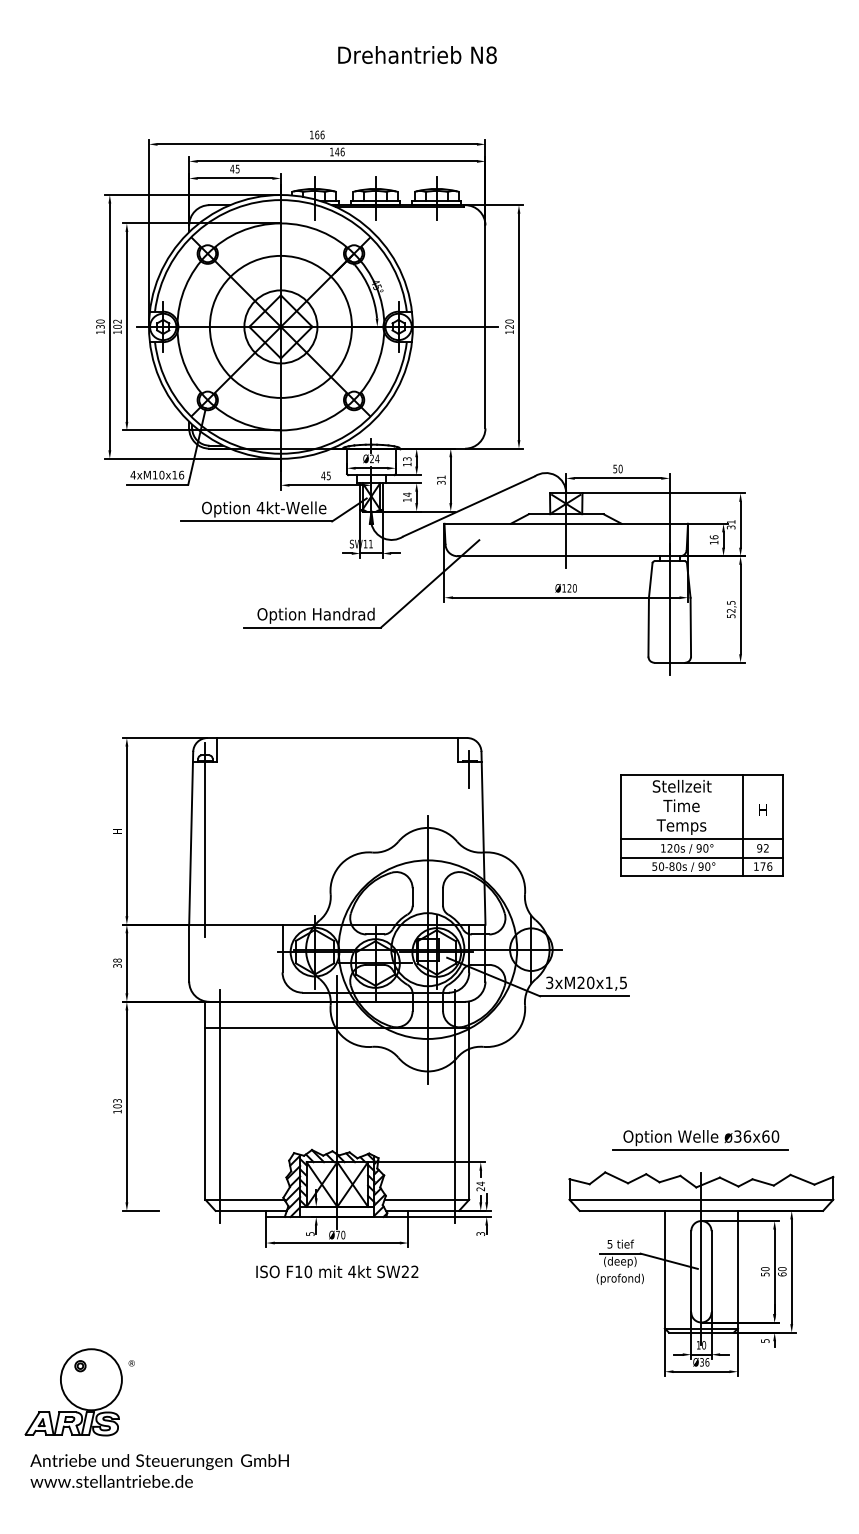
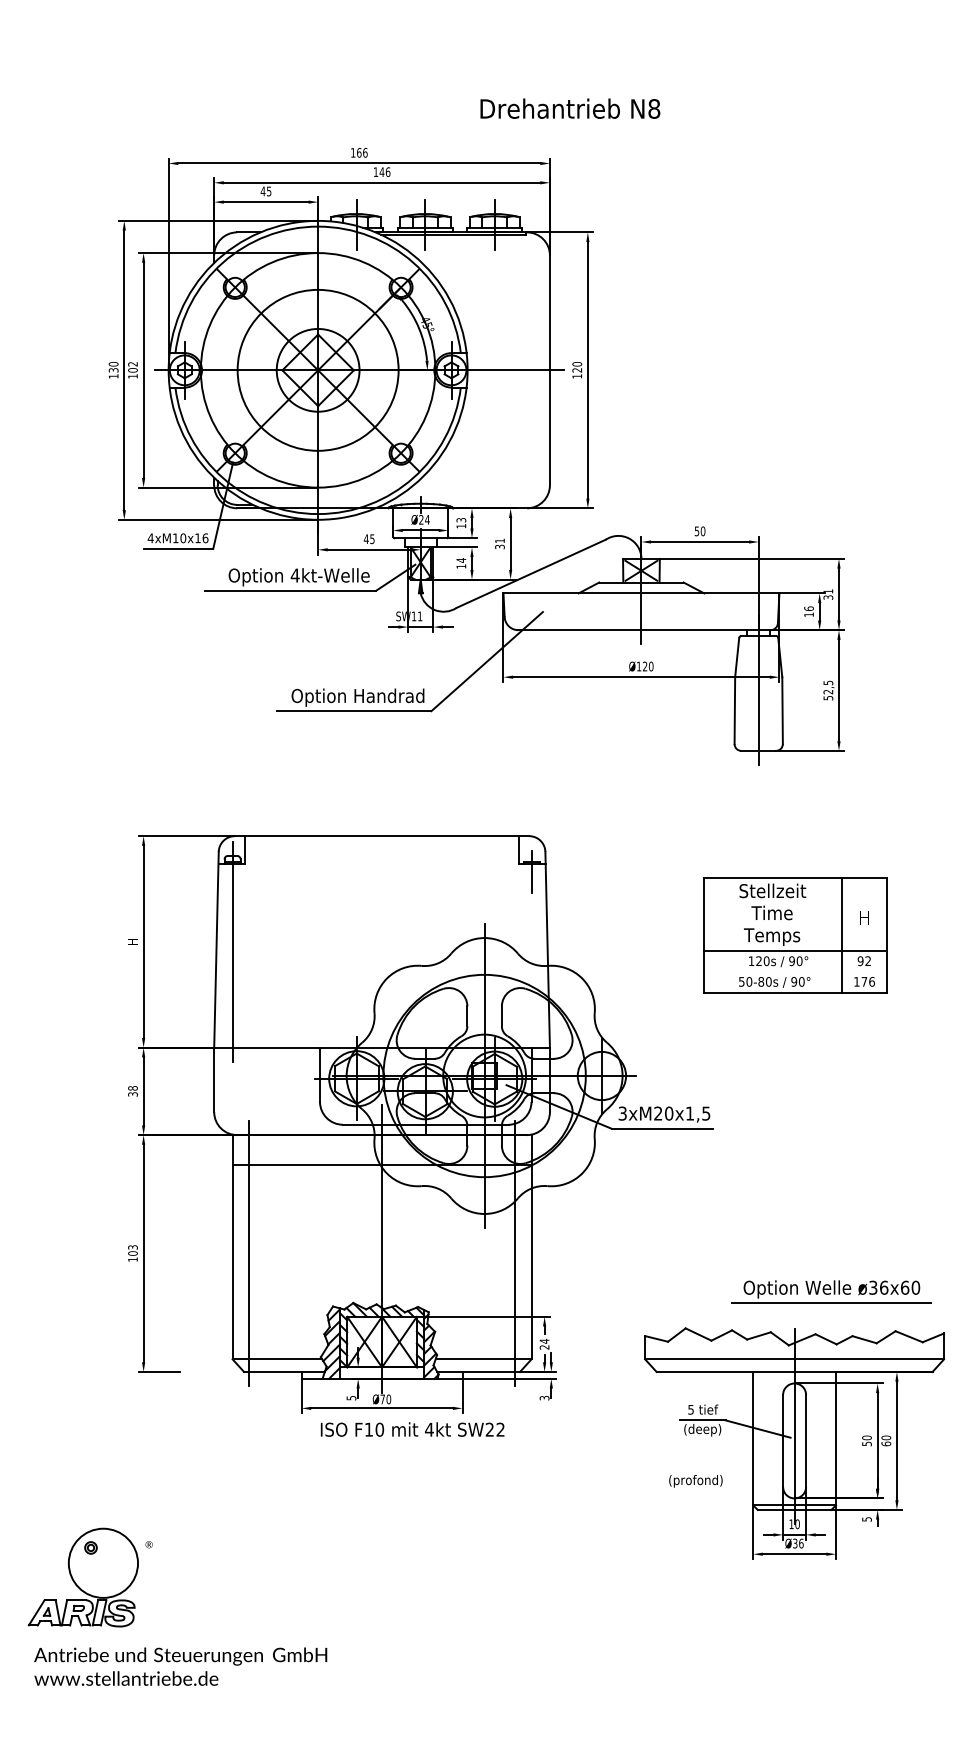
text: (417, 54) -> (570, 108), moved
line: (702, 857) -> (795, 971), removed
part: (700, 1140) -> (830, 1292), moved
text: (337, 1271) -> (412, 1429), moved
text: (619, 1278) -> (694, 1480), moved

